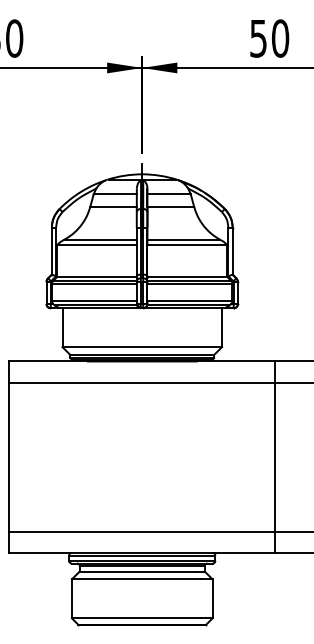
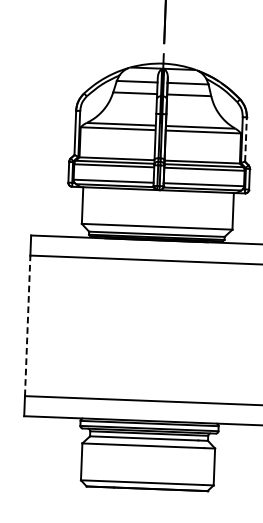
line: (232, 250) -> (245, 138), solid -> dashed
line: (9, 456) -> (27, 325), solid -> dashed

